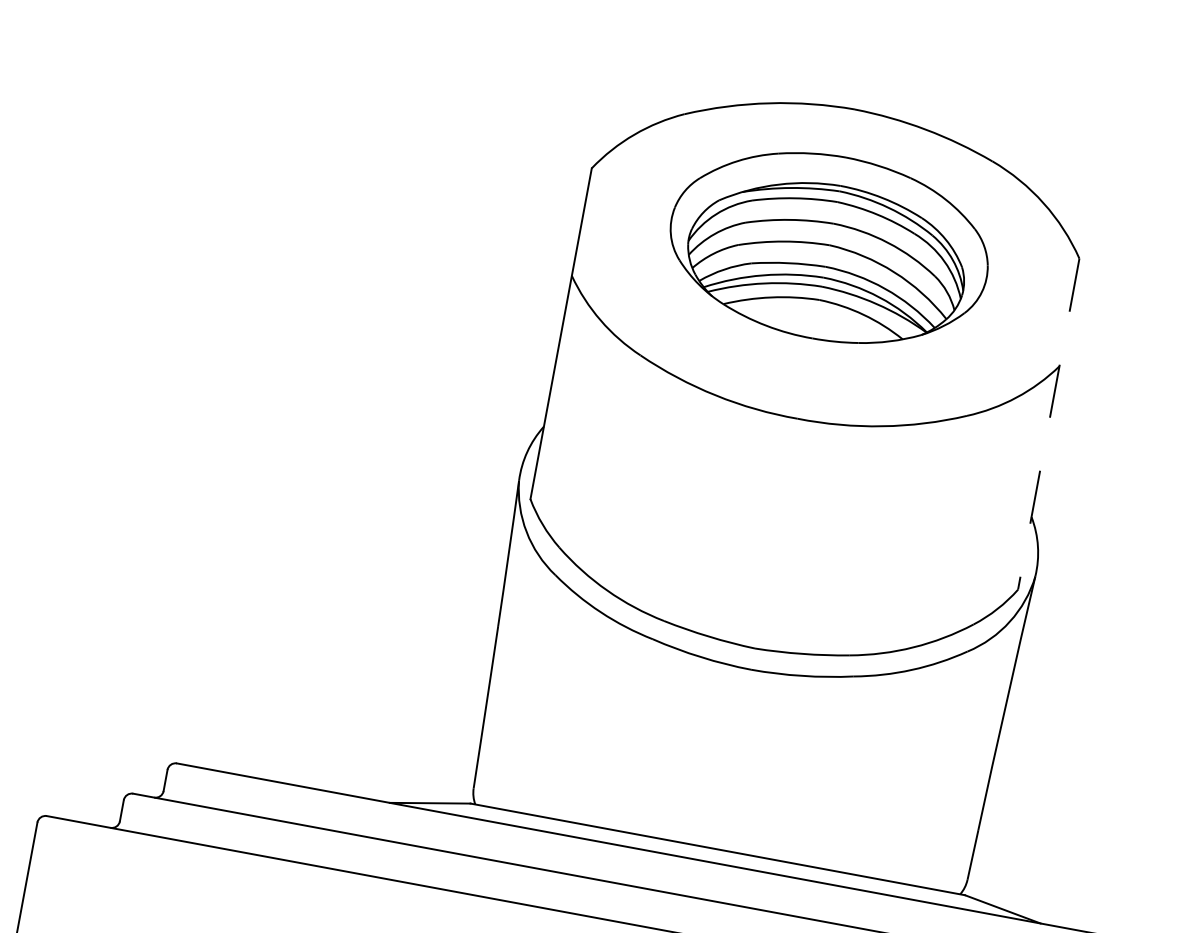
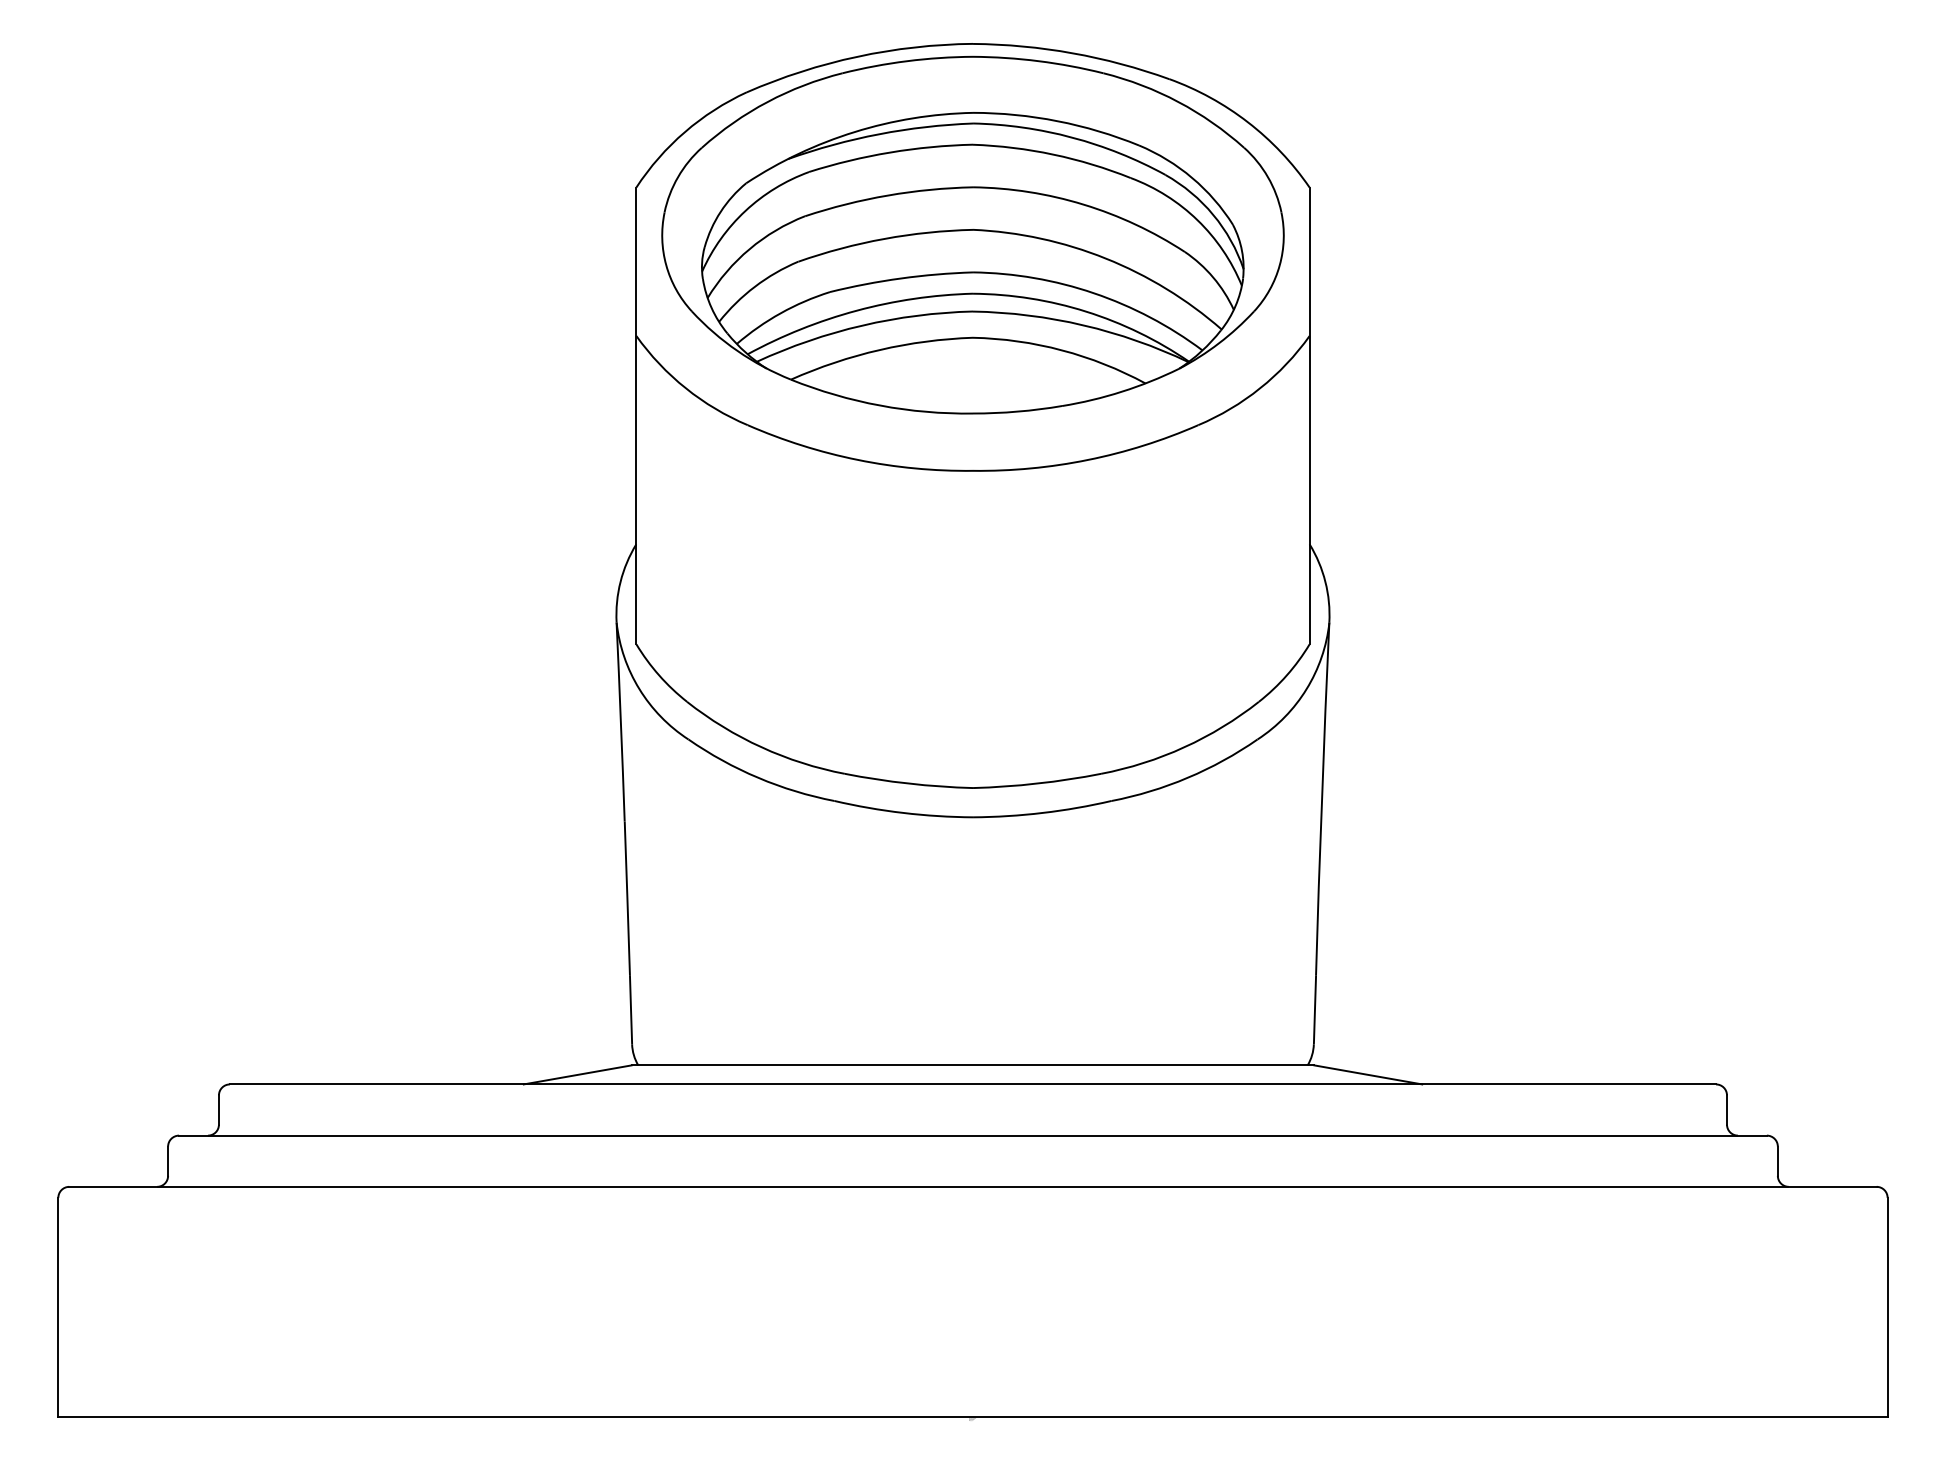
part: (828, 247) -> (972, 234), size x1.43
line: (1048, 424) -> (1309, 416), dashed -> solid

